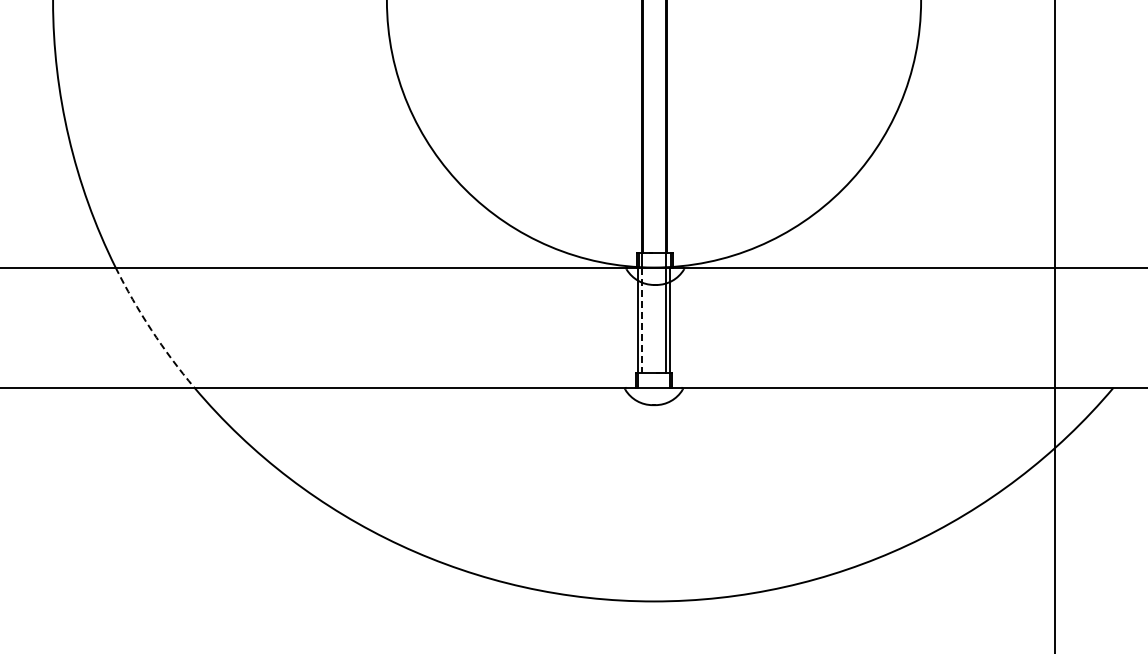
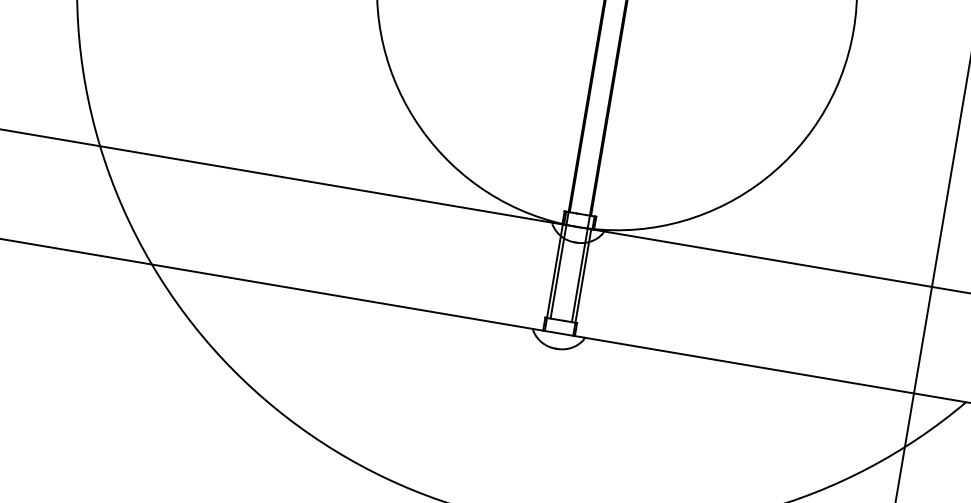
line: (642, 320) -> (558, 272), dashed -> solid
arc: (151, 330) -> (122, 207), dashed -> solid

